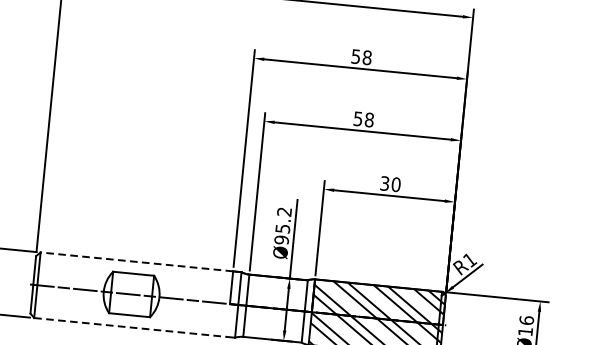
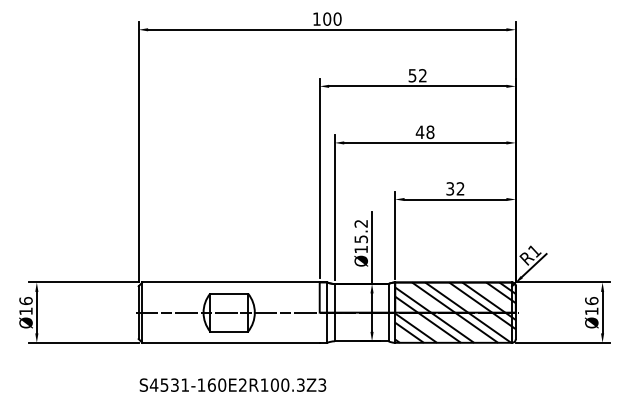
text: (366, 57) -> (422, 75), 58 -> 52
text: (357, 119) -> (419, 132), 58 -> 48
text: (396, 184) -> (460, 188), 30 -> 32
text: (280, 239) -> (360, 249), Ø95.2 -> Ø15.2
line: (137, 261) -> (231, 282), dashed -> solid
line: (130, 327) -> (231, 342), dashed -> solid

